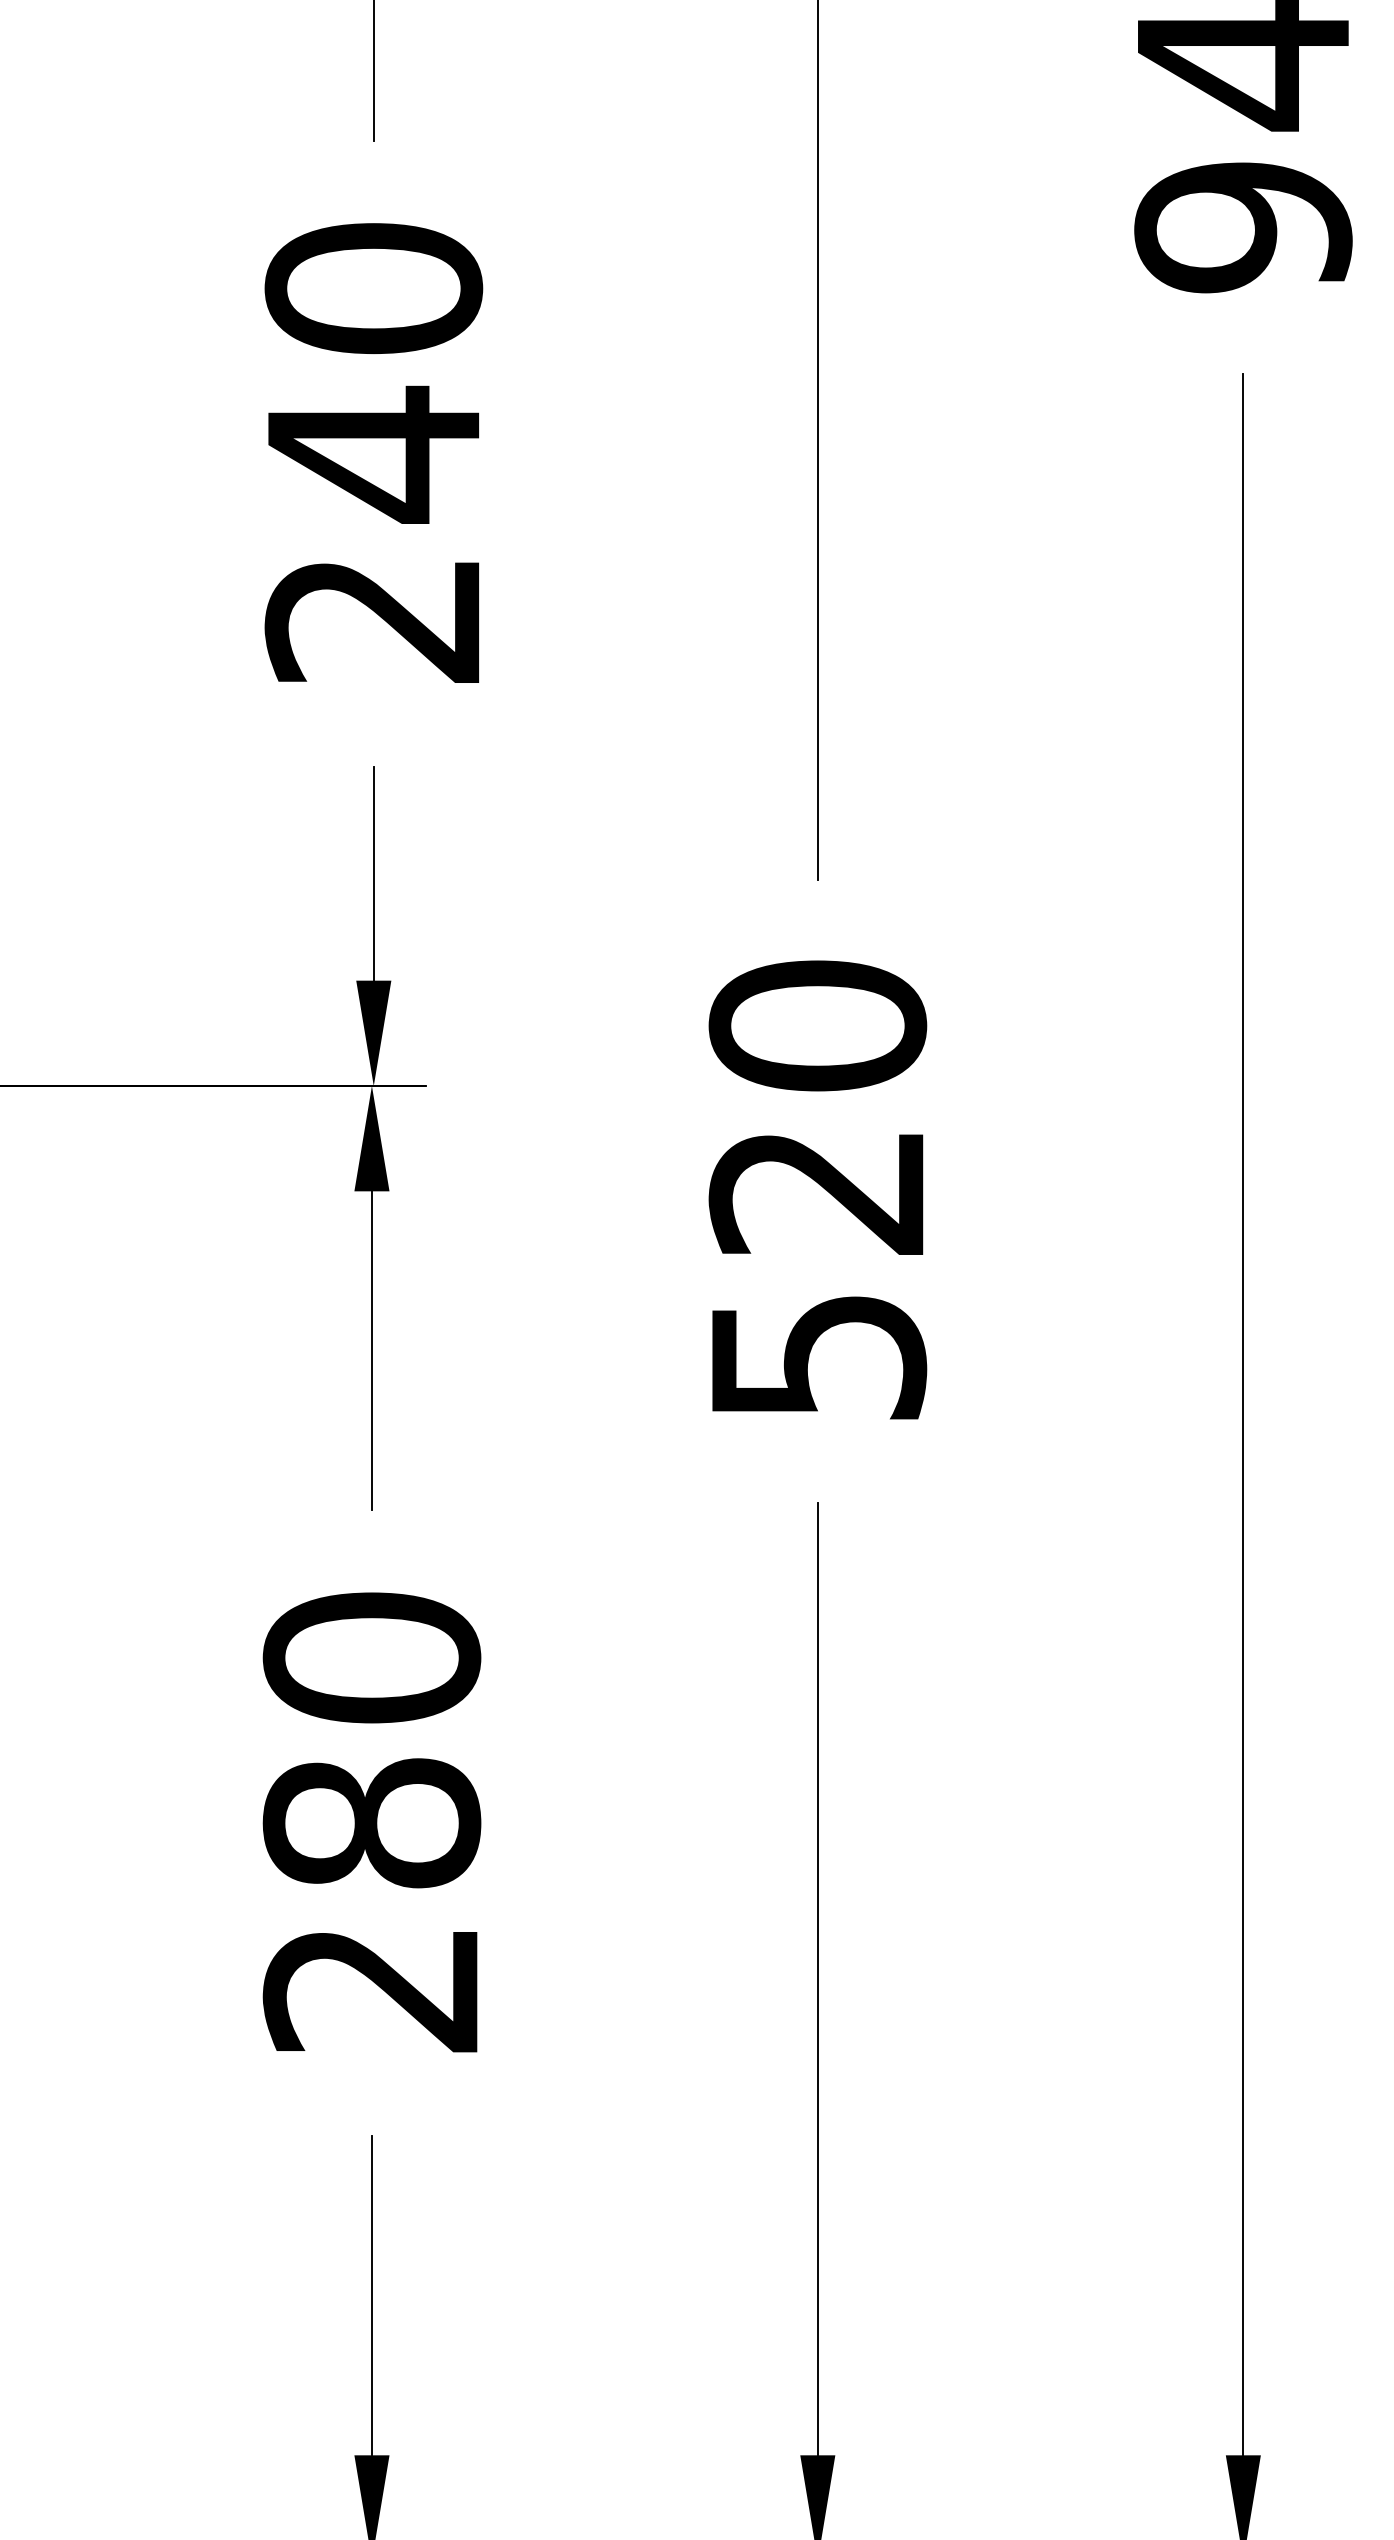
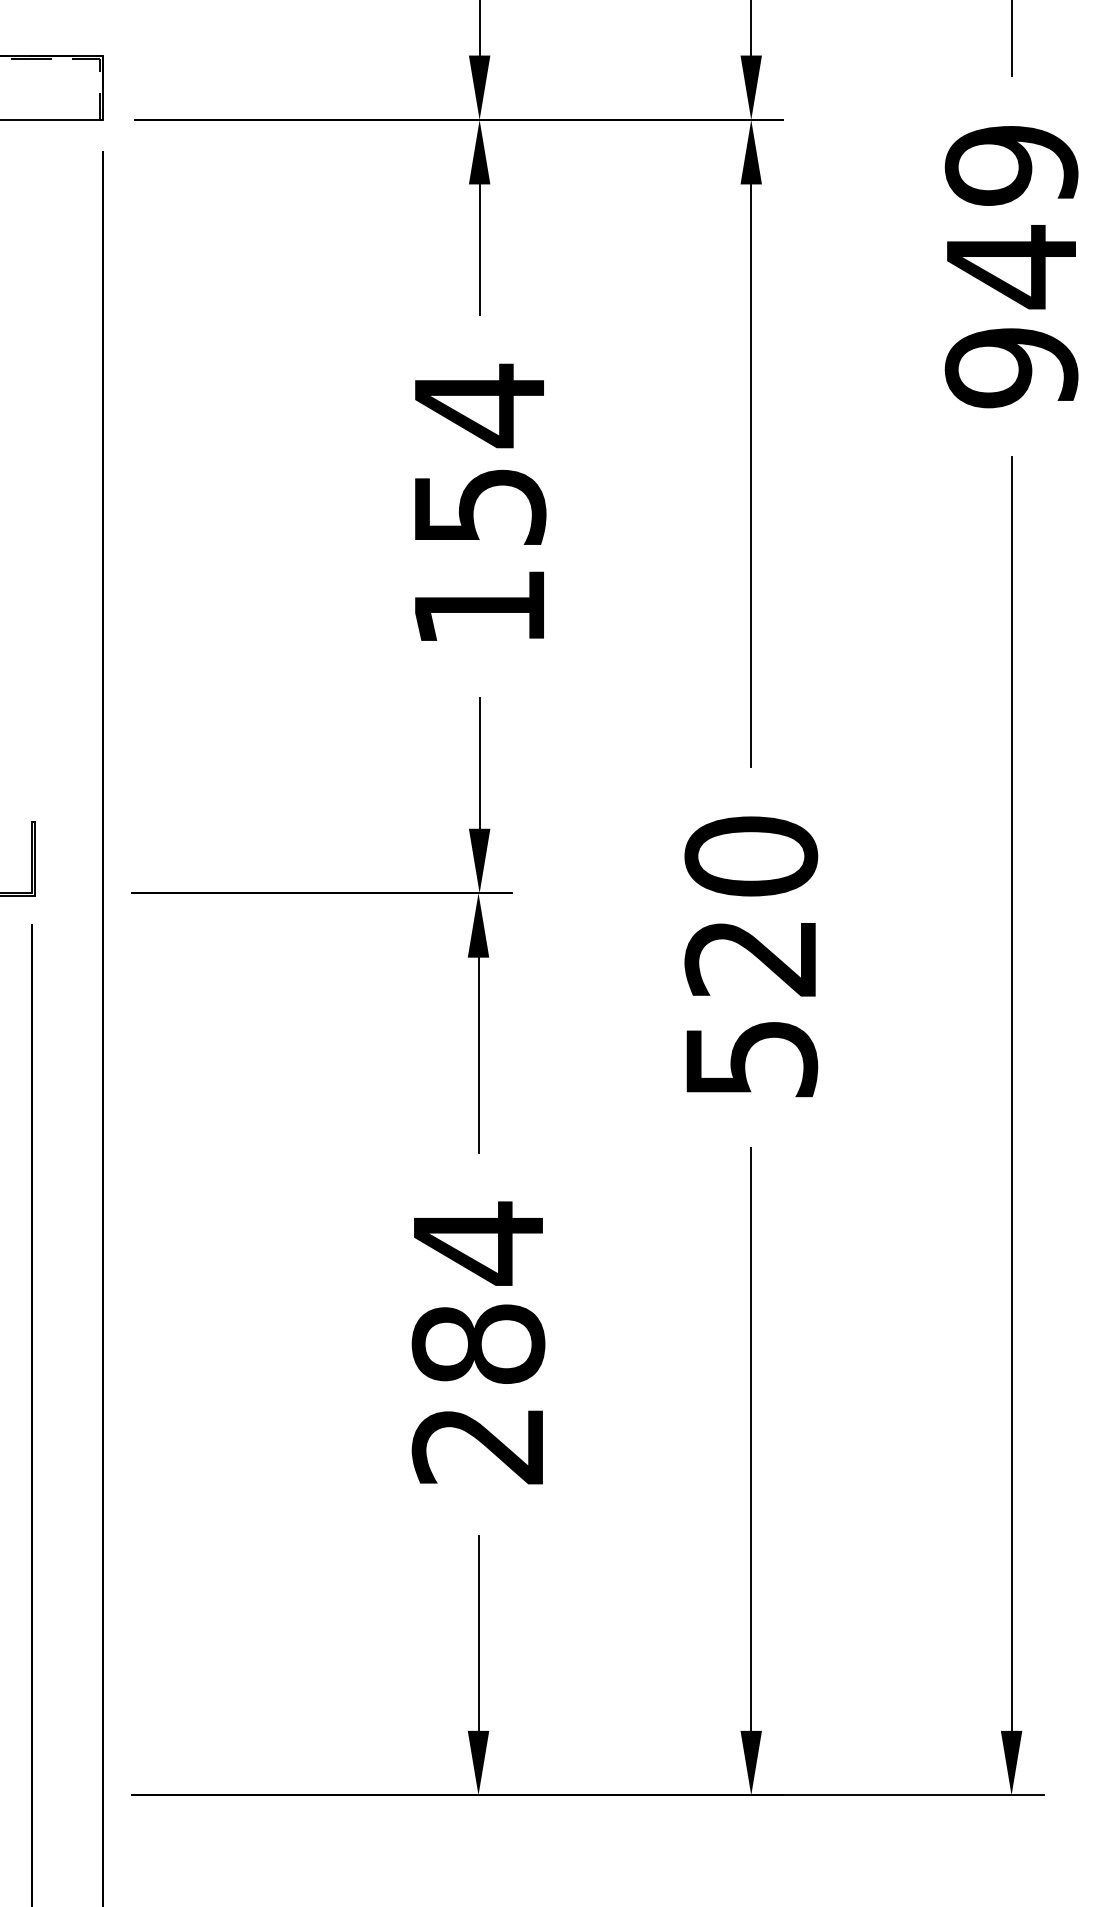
text: (373, 450) -> (479, 504), 240 -> 154
text: (371, 1658) -> (478, 1243), 280 -> 284

